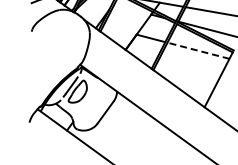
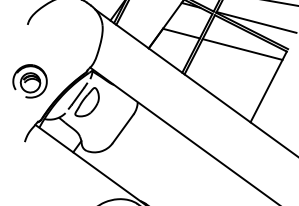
line: (198, 50) -> (242, 49), dashed -> solid
part: (33, 74) -> (30, 80), added

